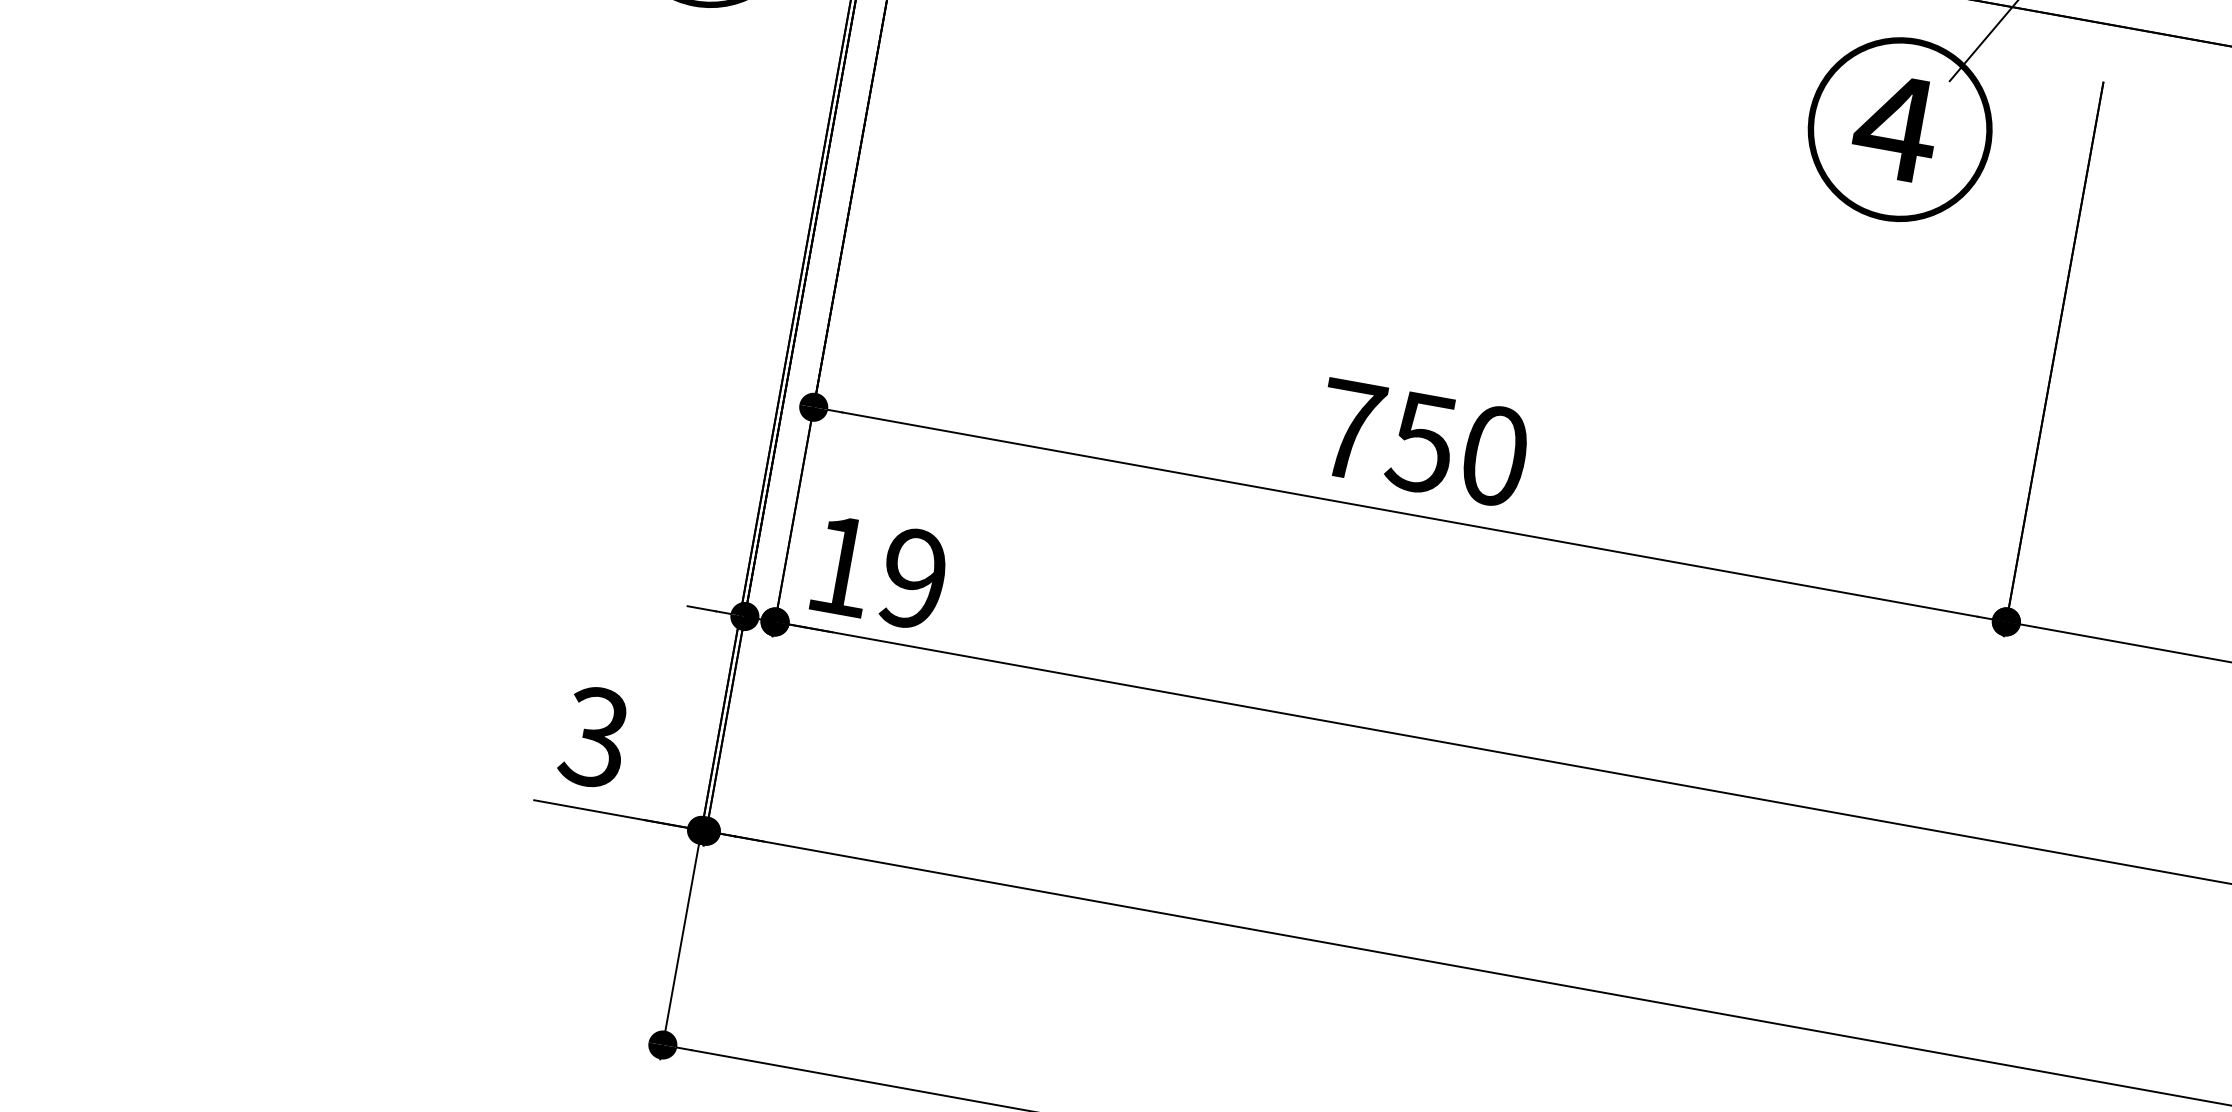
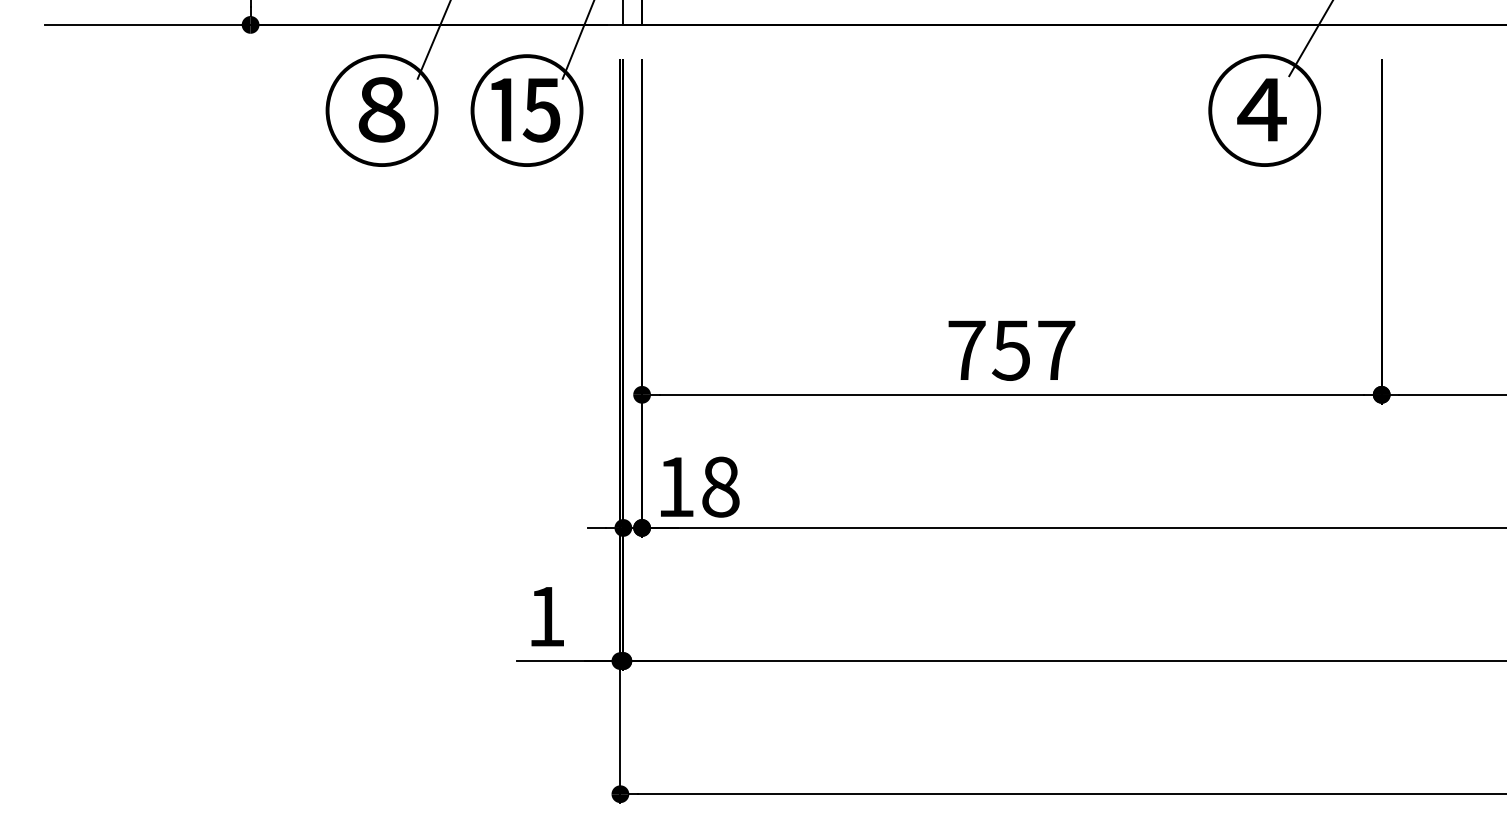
text: (1495, 454) -> (1056, 349), 750 -> 757
text: (913, 577) -> (720, 486), 19 -> 18
text: (593, 736) -> (545, 616), 3 -> 1

